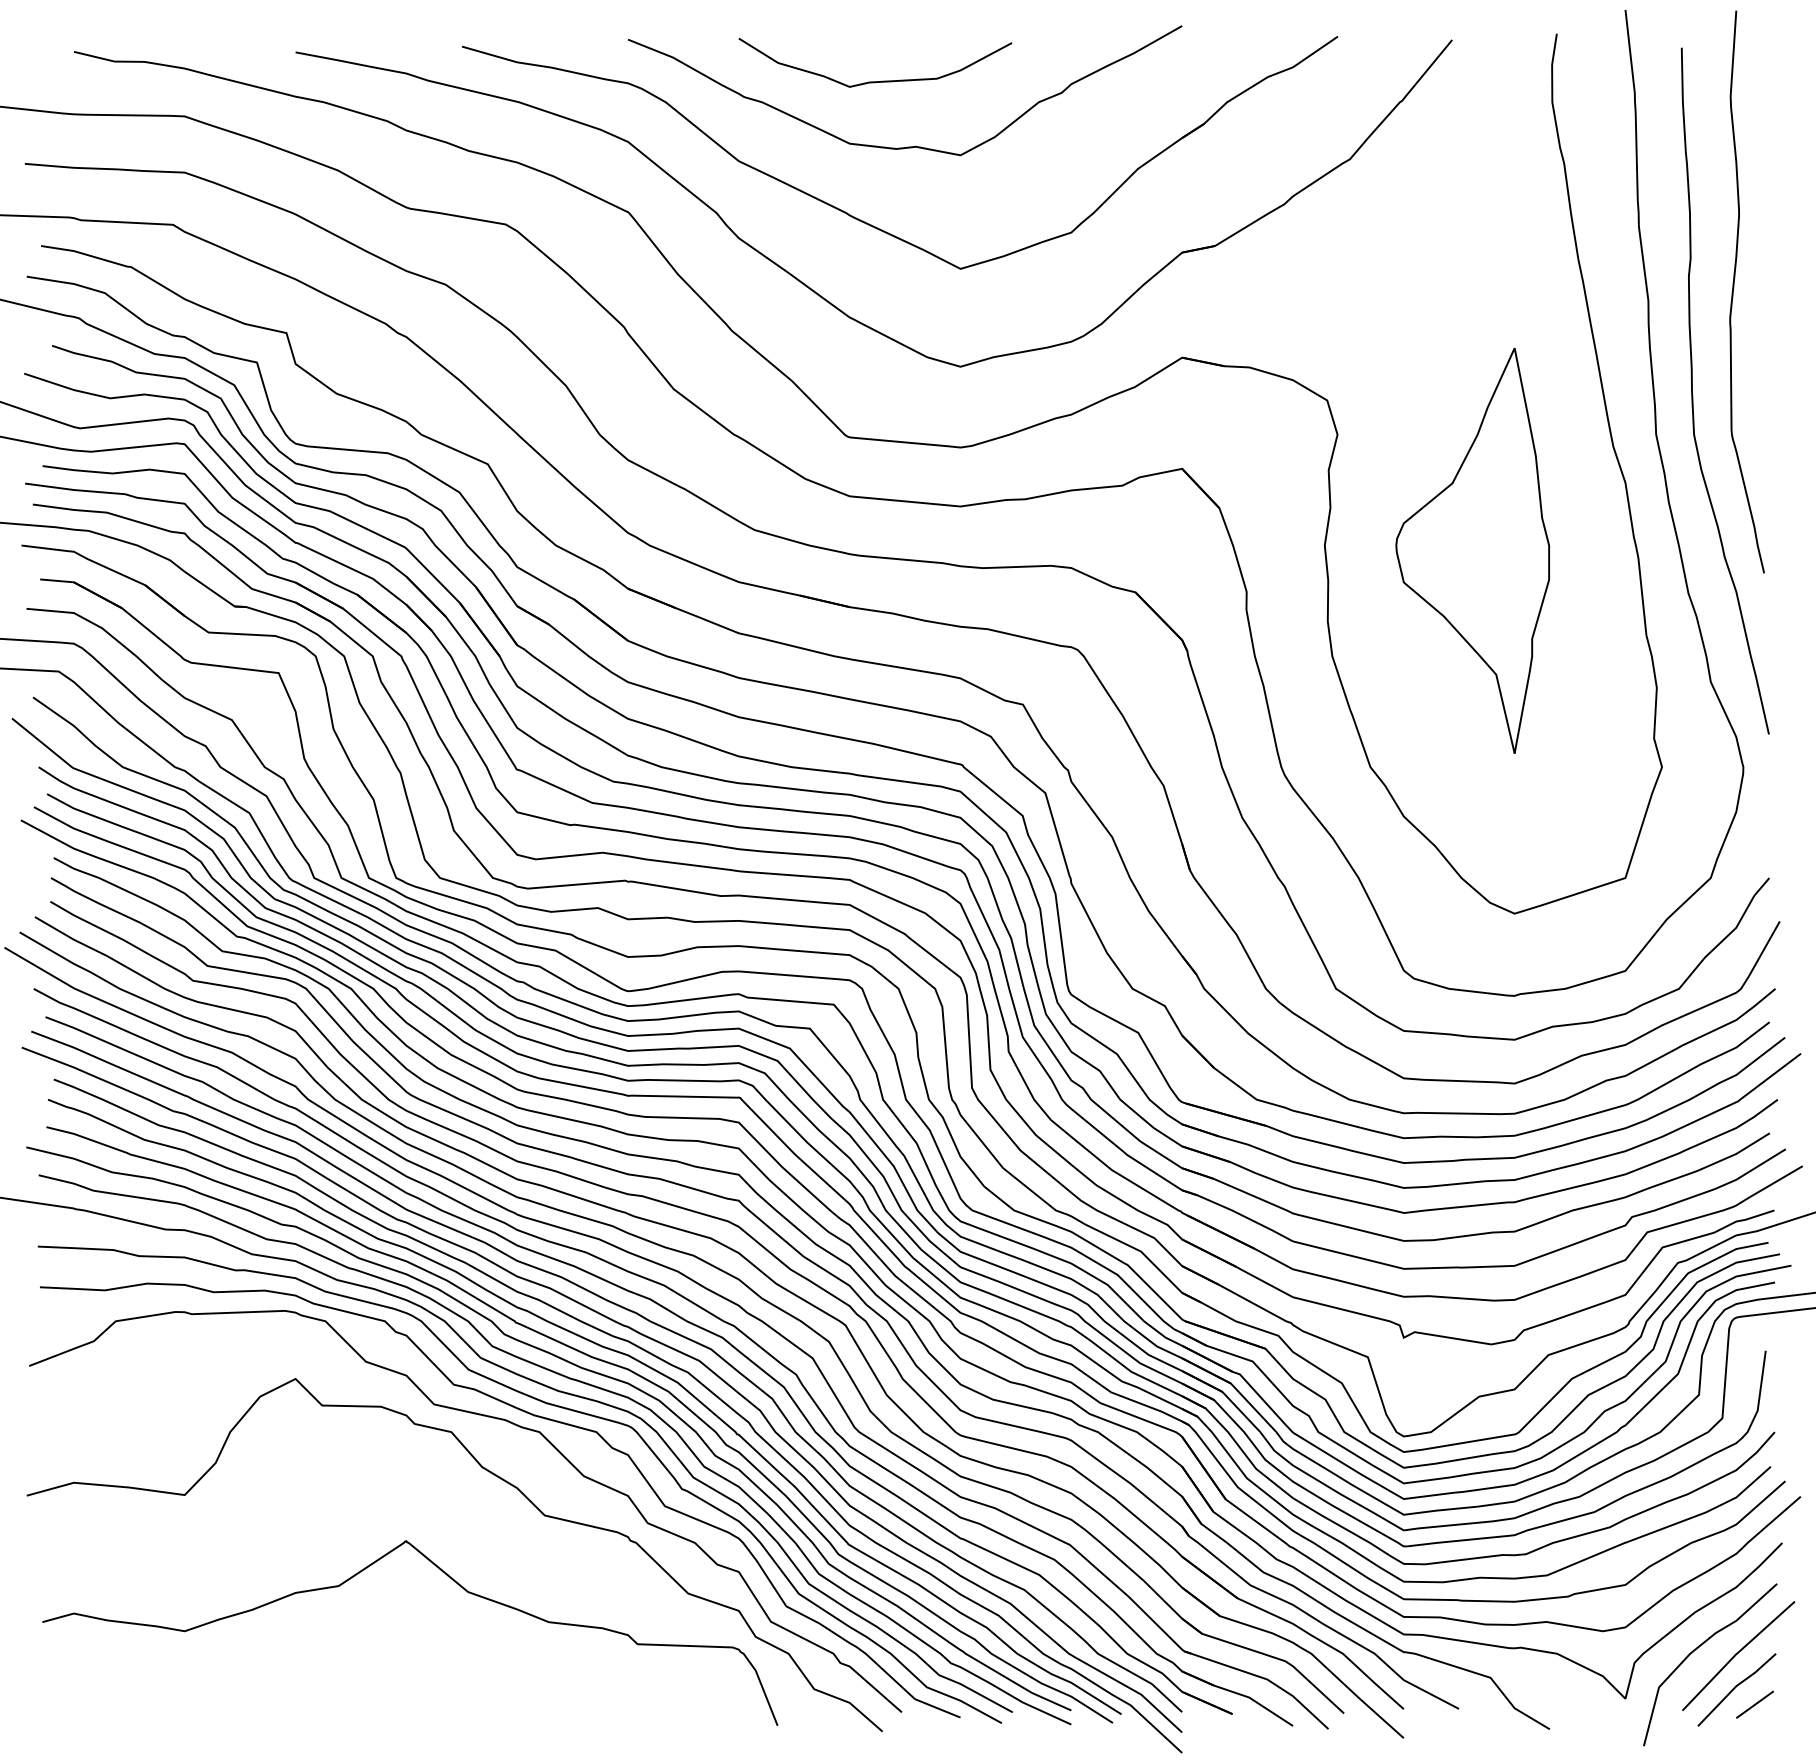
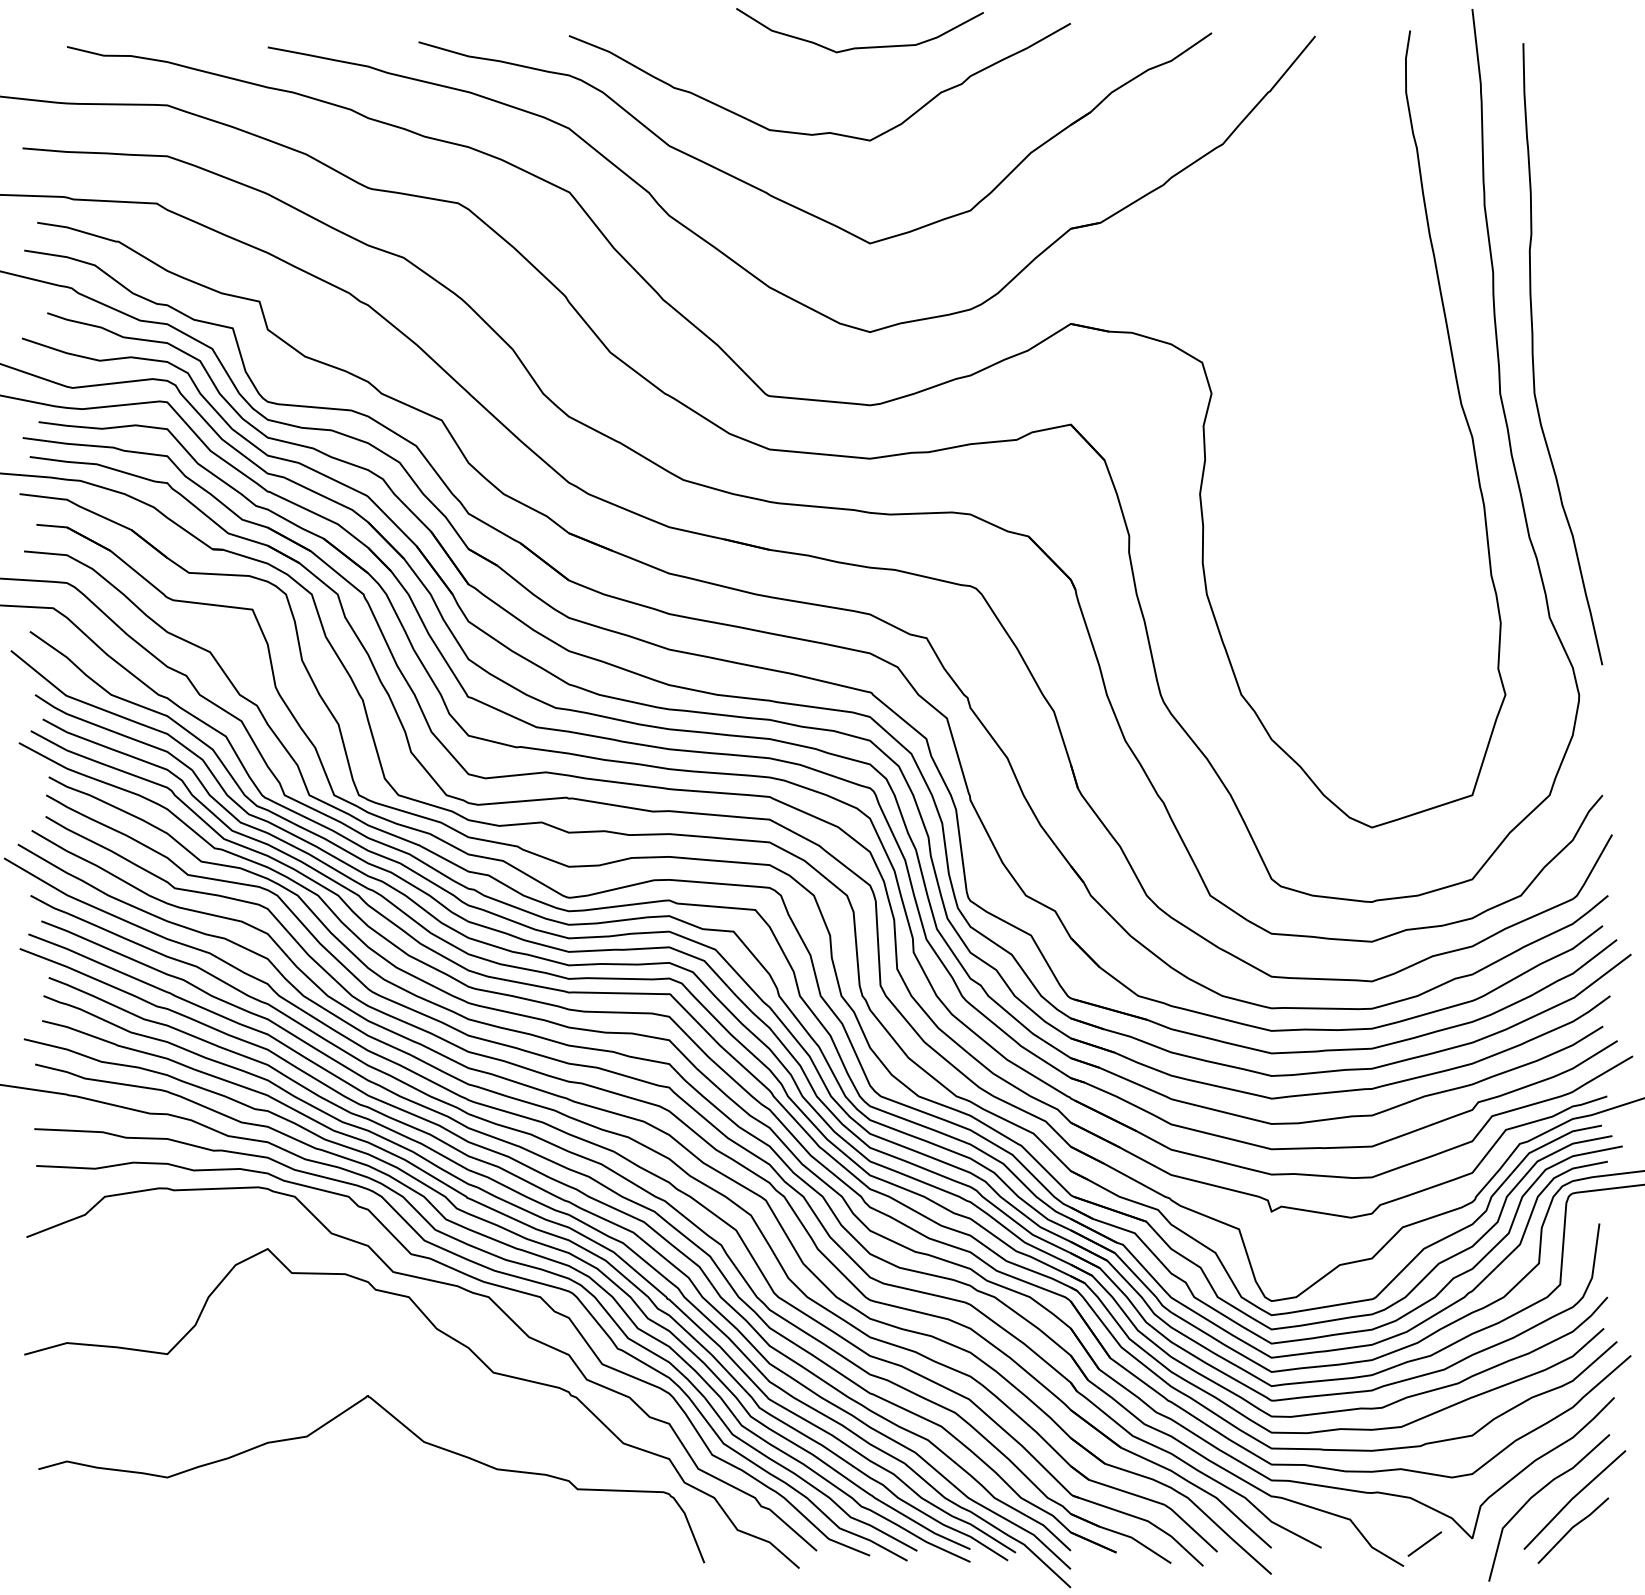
curve: (881, 80) -> (865, 46), moved
curve: (1734, 288) -> (1571, 261), removed
part: (1472, 550) -> (1333, 498), removed
line: (1754, 1704) -> (1424, 1543), moved

